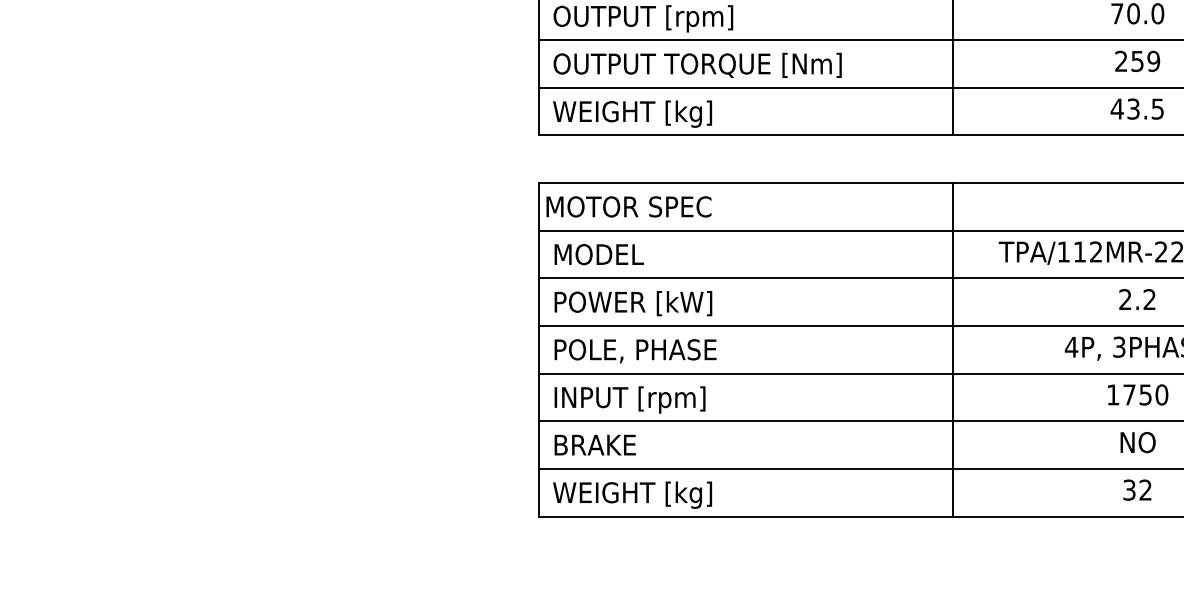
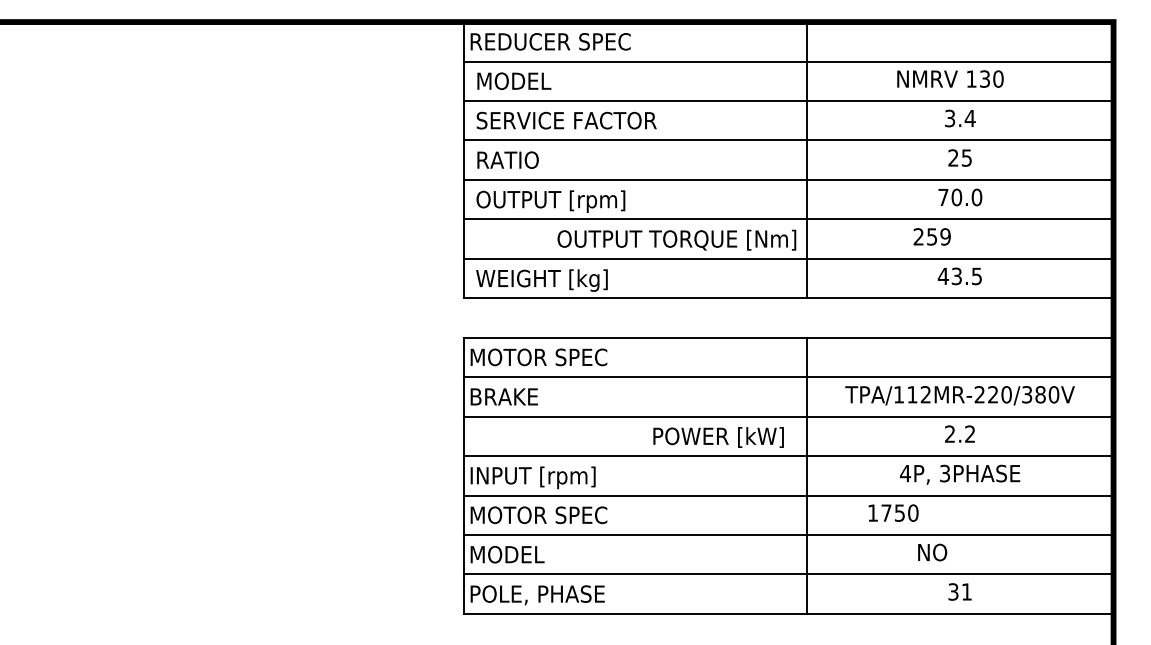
text: (1136, 60) -> (931, 236), moved
text: (697, 64) -> (676, 239), moved
text: (594, 254) -> (510, 396), MODEL -> BRAKE
text: (633, 303) -> (718, 437), moved
text: (630, 351) -> (540, 477), POLE, PHASE -> INPUT [rpm]
text: (1137, 394) -> (893, 512), moved
text: (628, 400) -> (538, 517), INPUT [rpm] -> MOTOR SPEC
text: (1137, 442) -> (932, 552), moved
text: (590, 444) -> (507, 554), BRAKE -> MODEL
text: (1145, 489) -> (966, 591), 32 -> 31
text: (628, 494) -> (538, 595), WEIGHT [kg] -> POLE, PHASE

